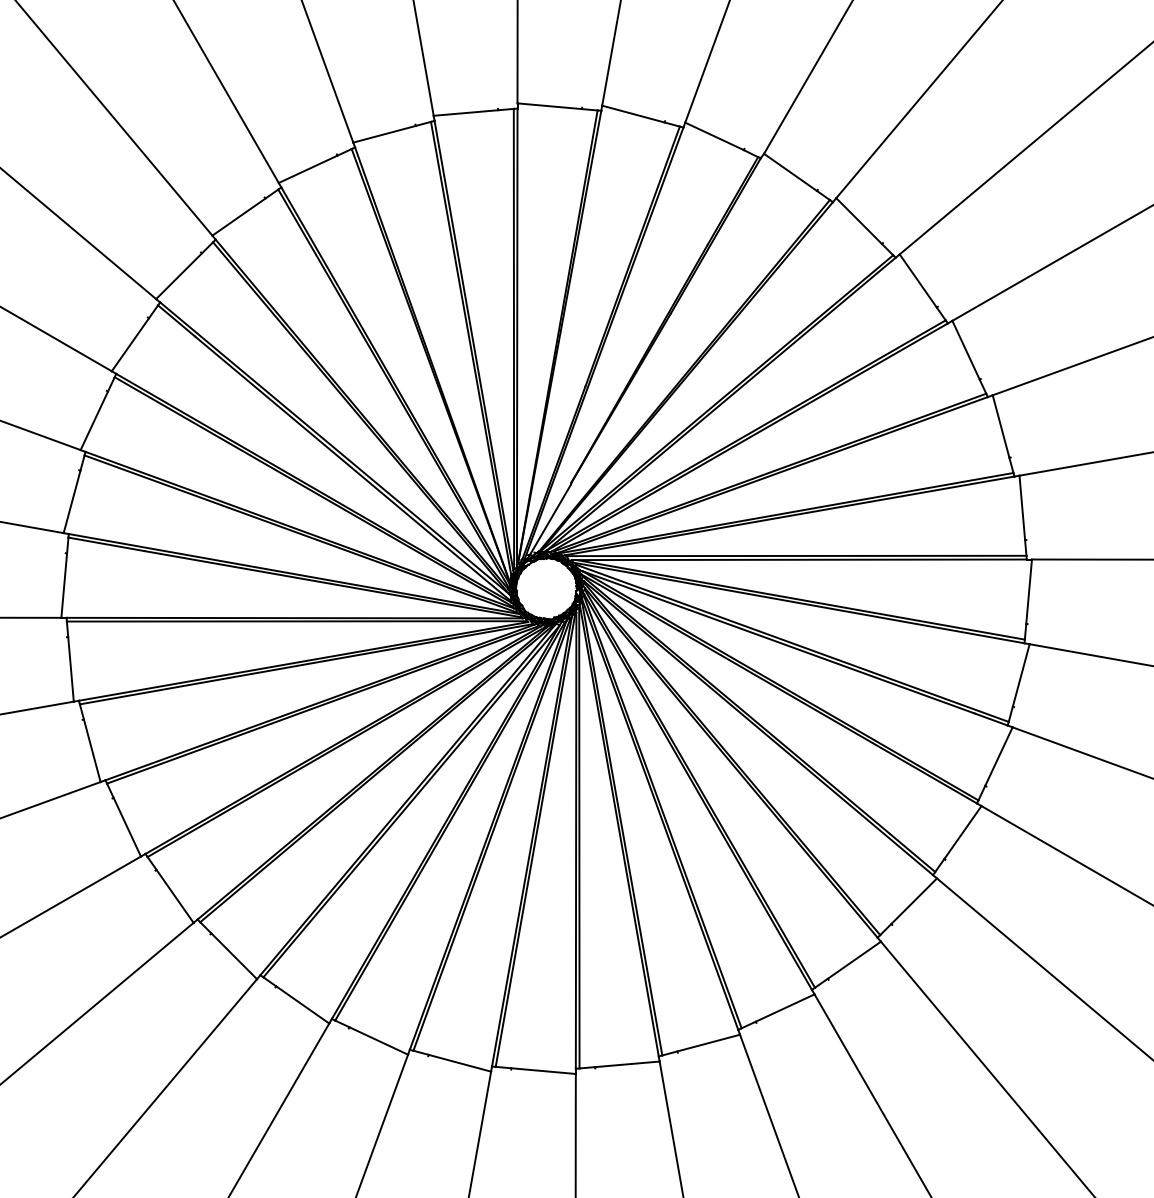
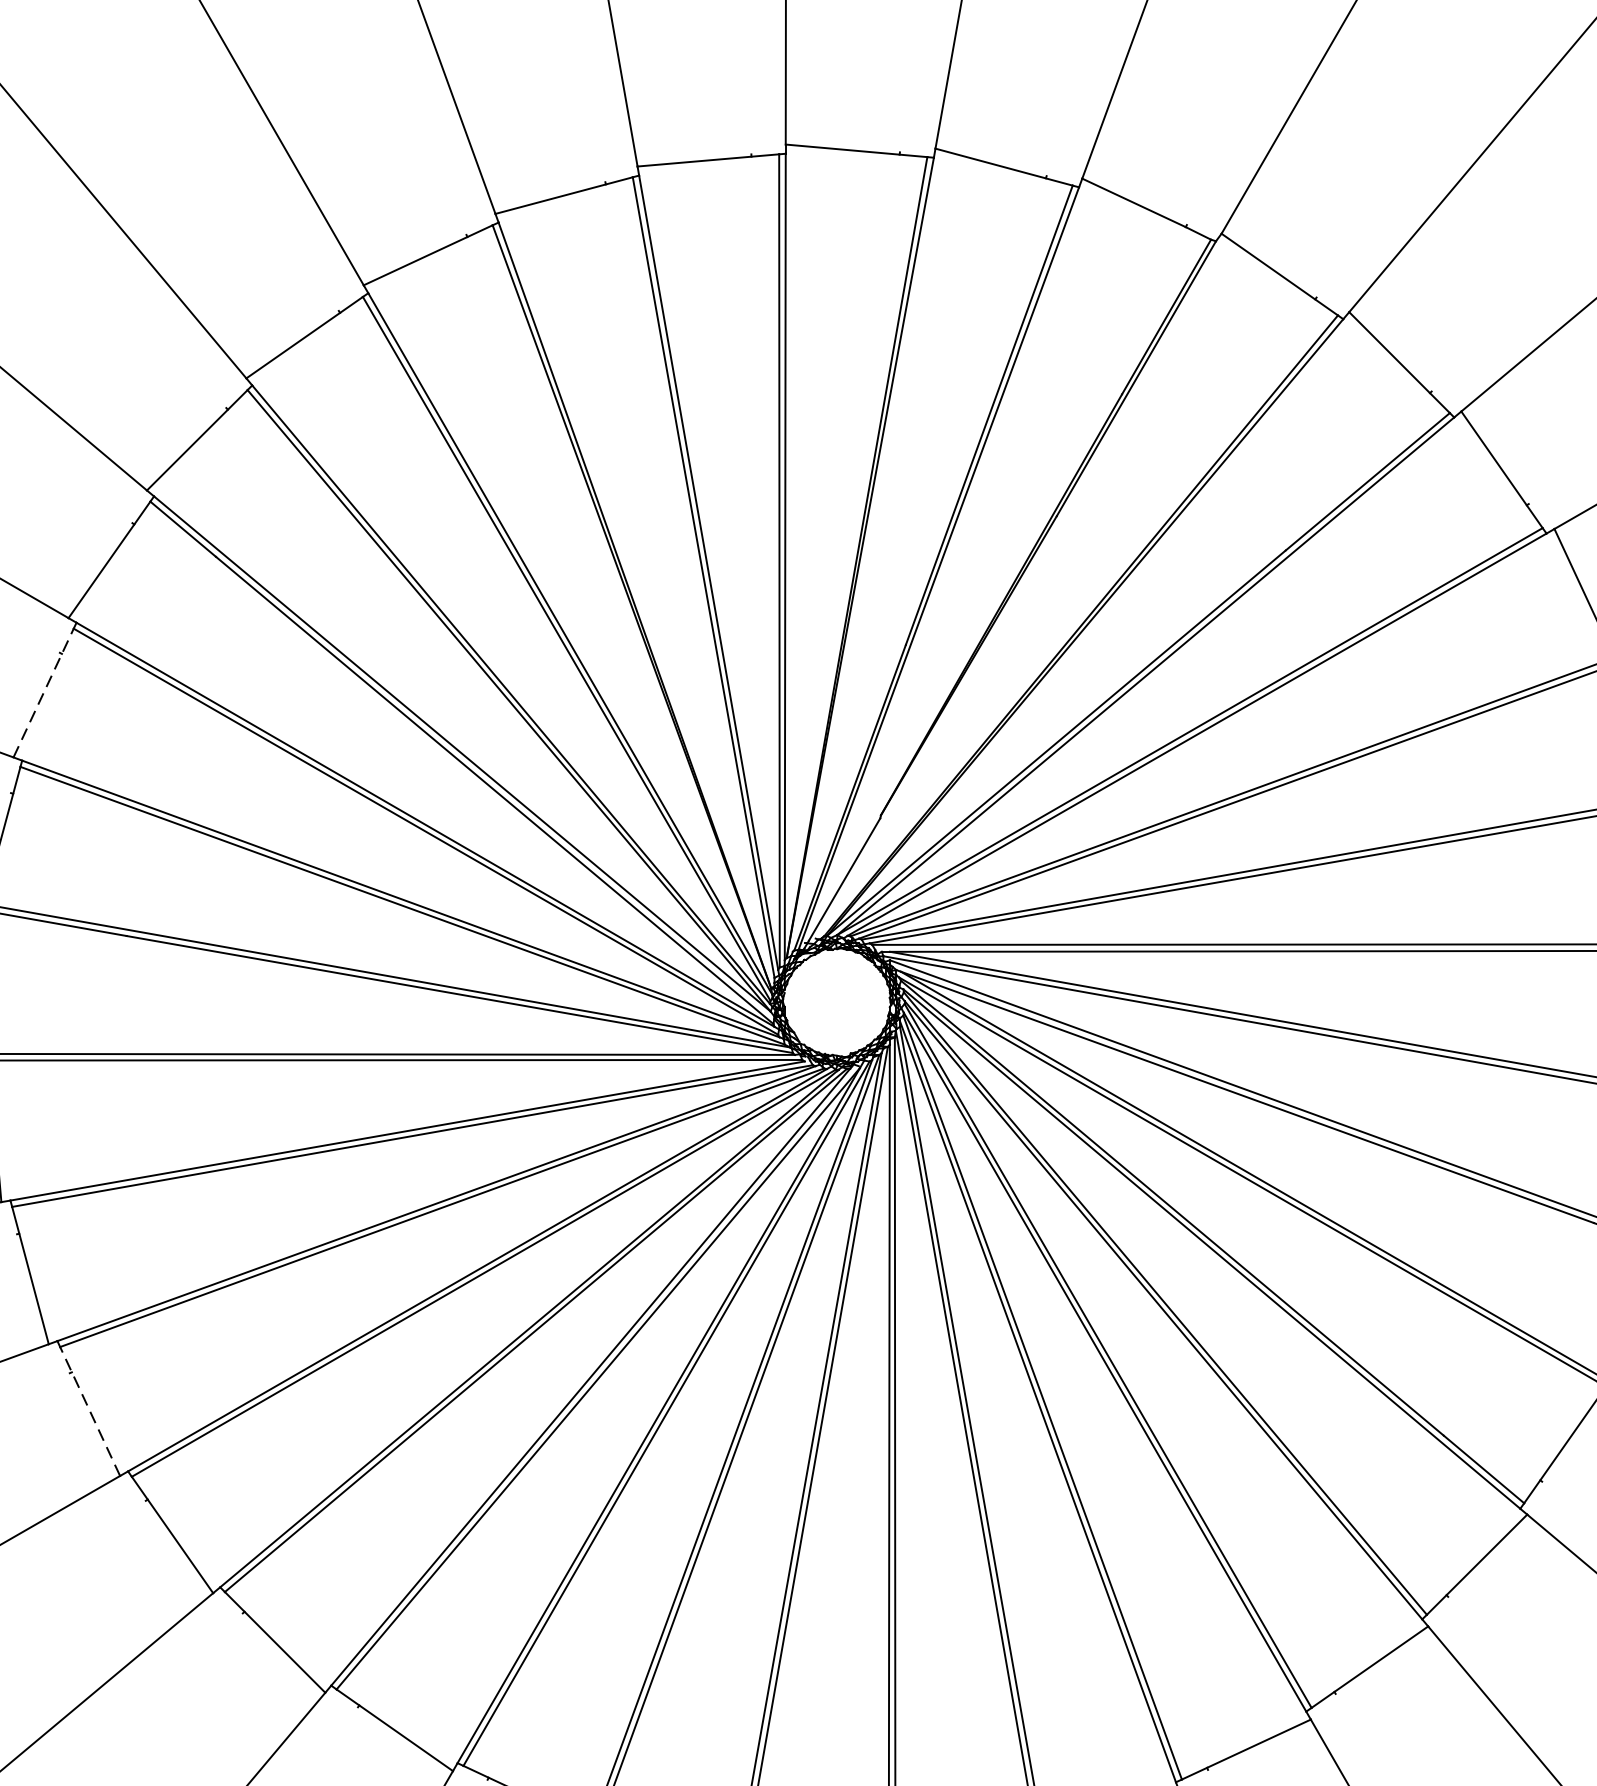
line: (97, 413) -> (43, 692), solid -> dashed
line: (123, 819) -> (89, 1410), solid -> dashed

